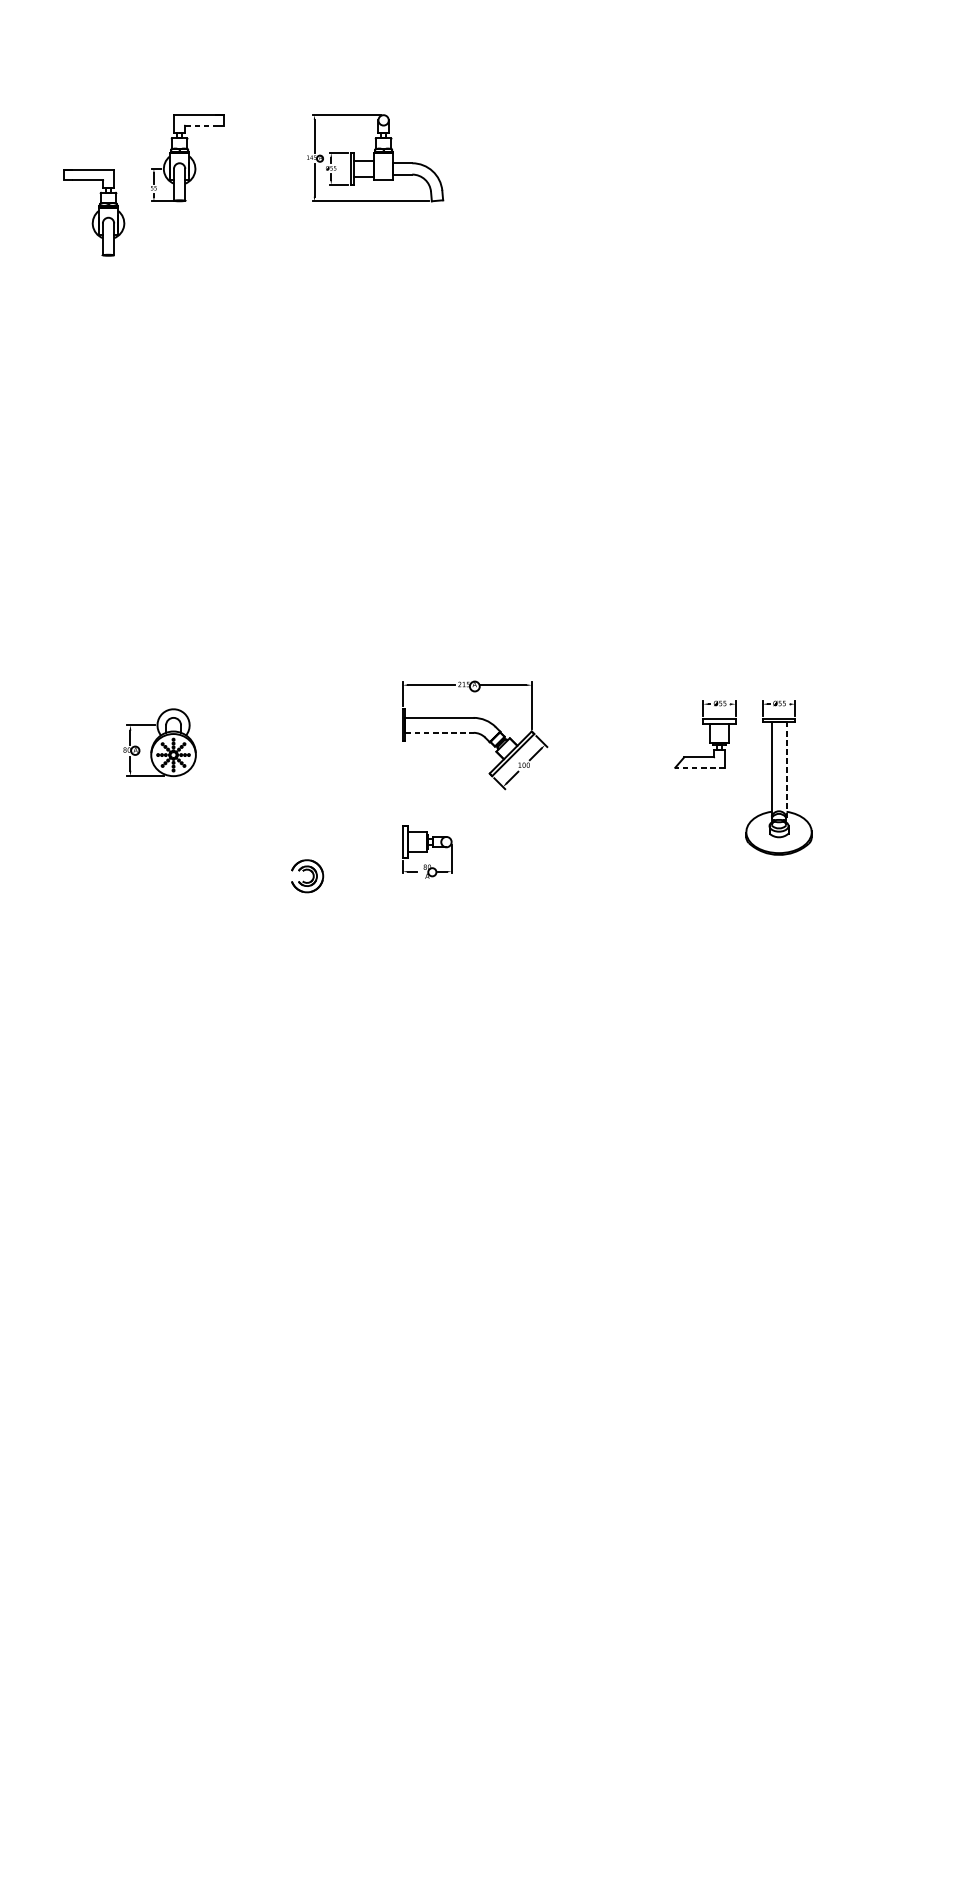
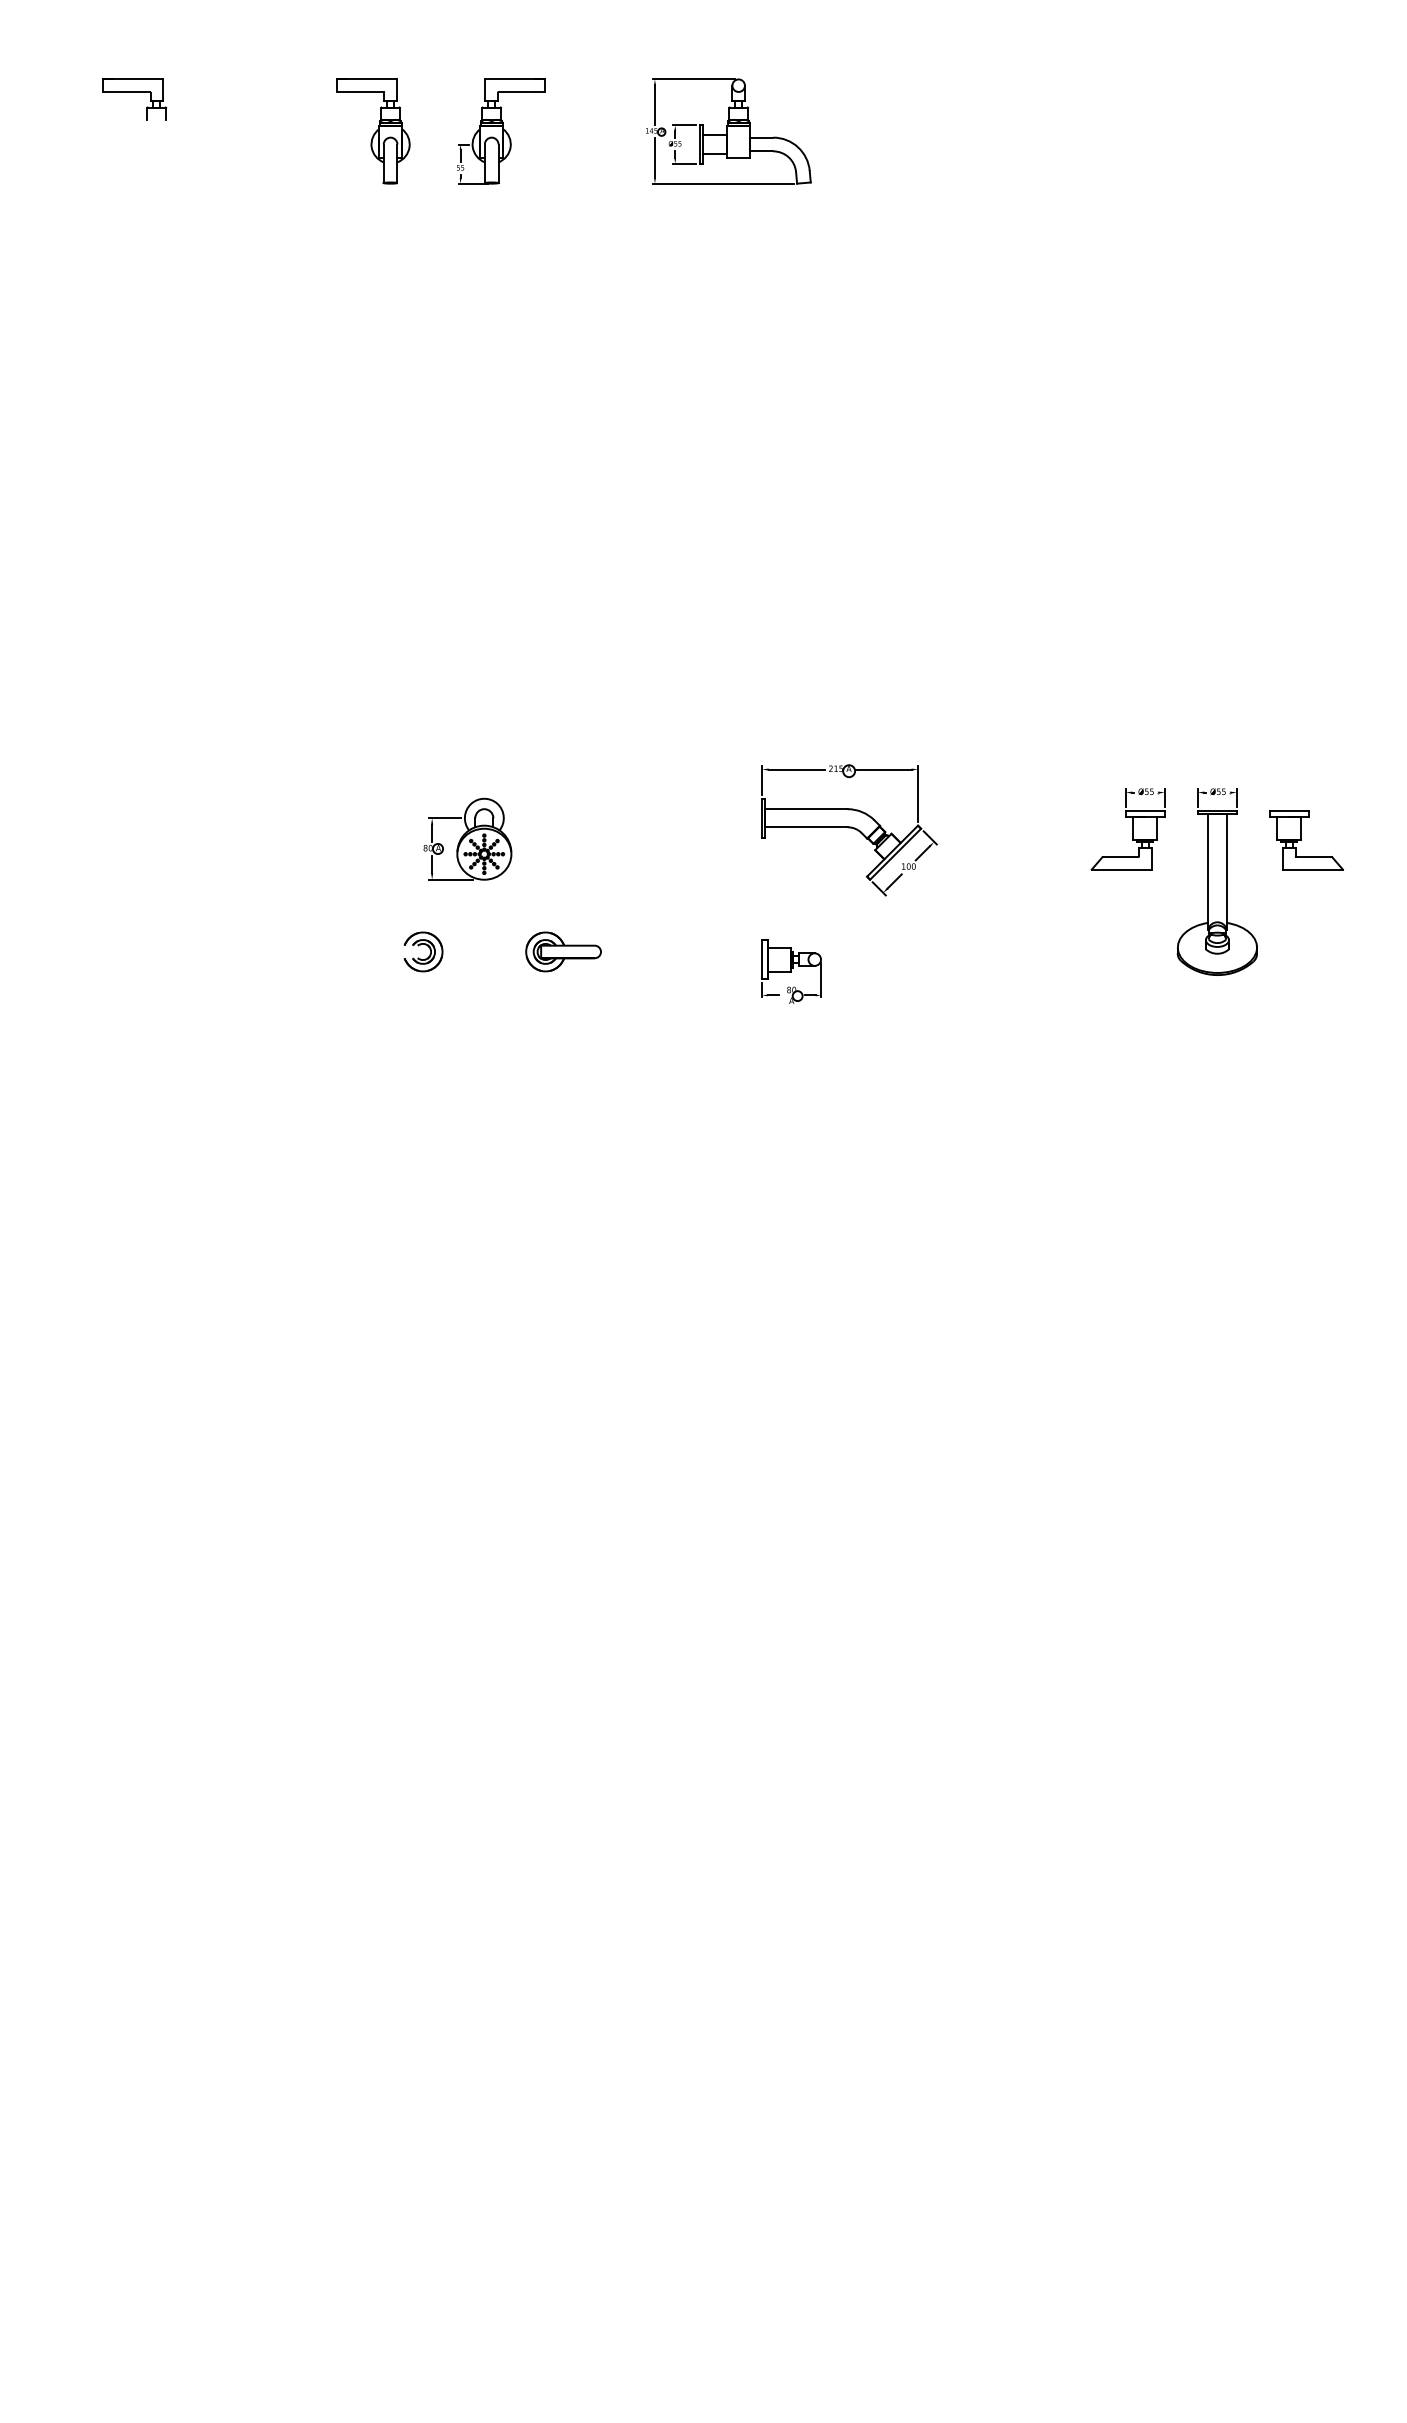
line: (200, 125) -> (516, 92), dashed -> solid
part: (94, 212) -> (373, 131), moved
line: (439, 733) -> (806, 827), dashed -> solid
part: (852, 743) -> (1306, 840), added
line: (699, 767) -> (1121, 869), dashed -> solid
line: (786, 770) -> (1226, 872), dashed -> solid
part: (238, 835) -> (563, 951), added
part: (309, 870) -> (425, 945), moved

